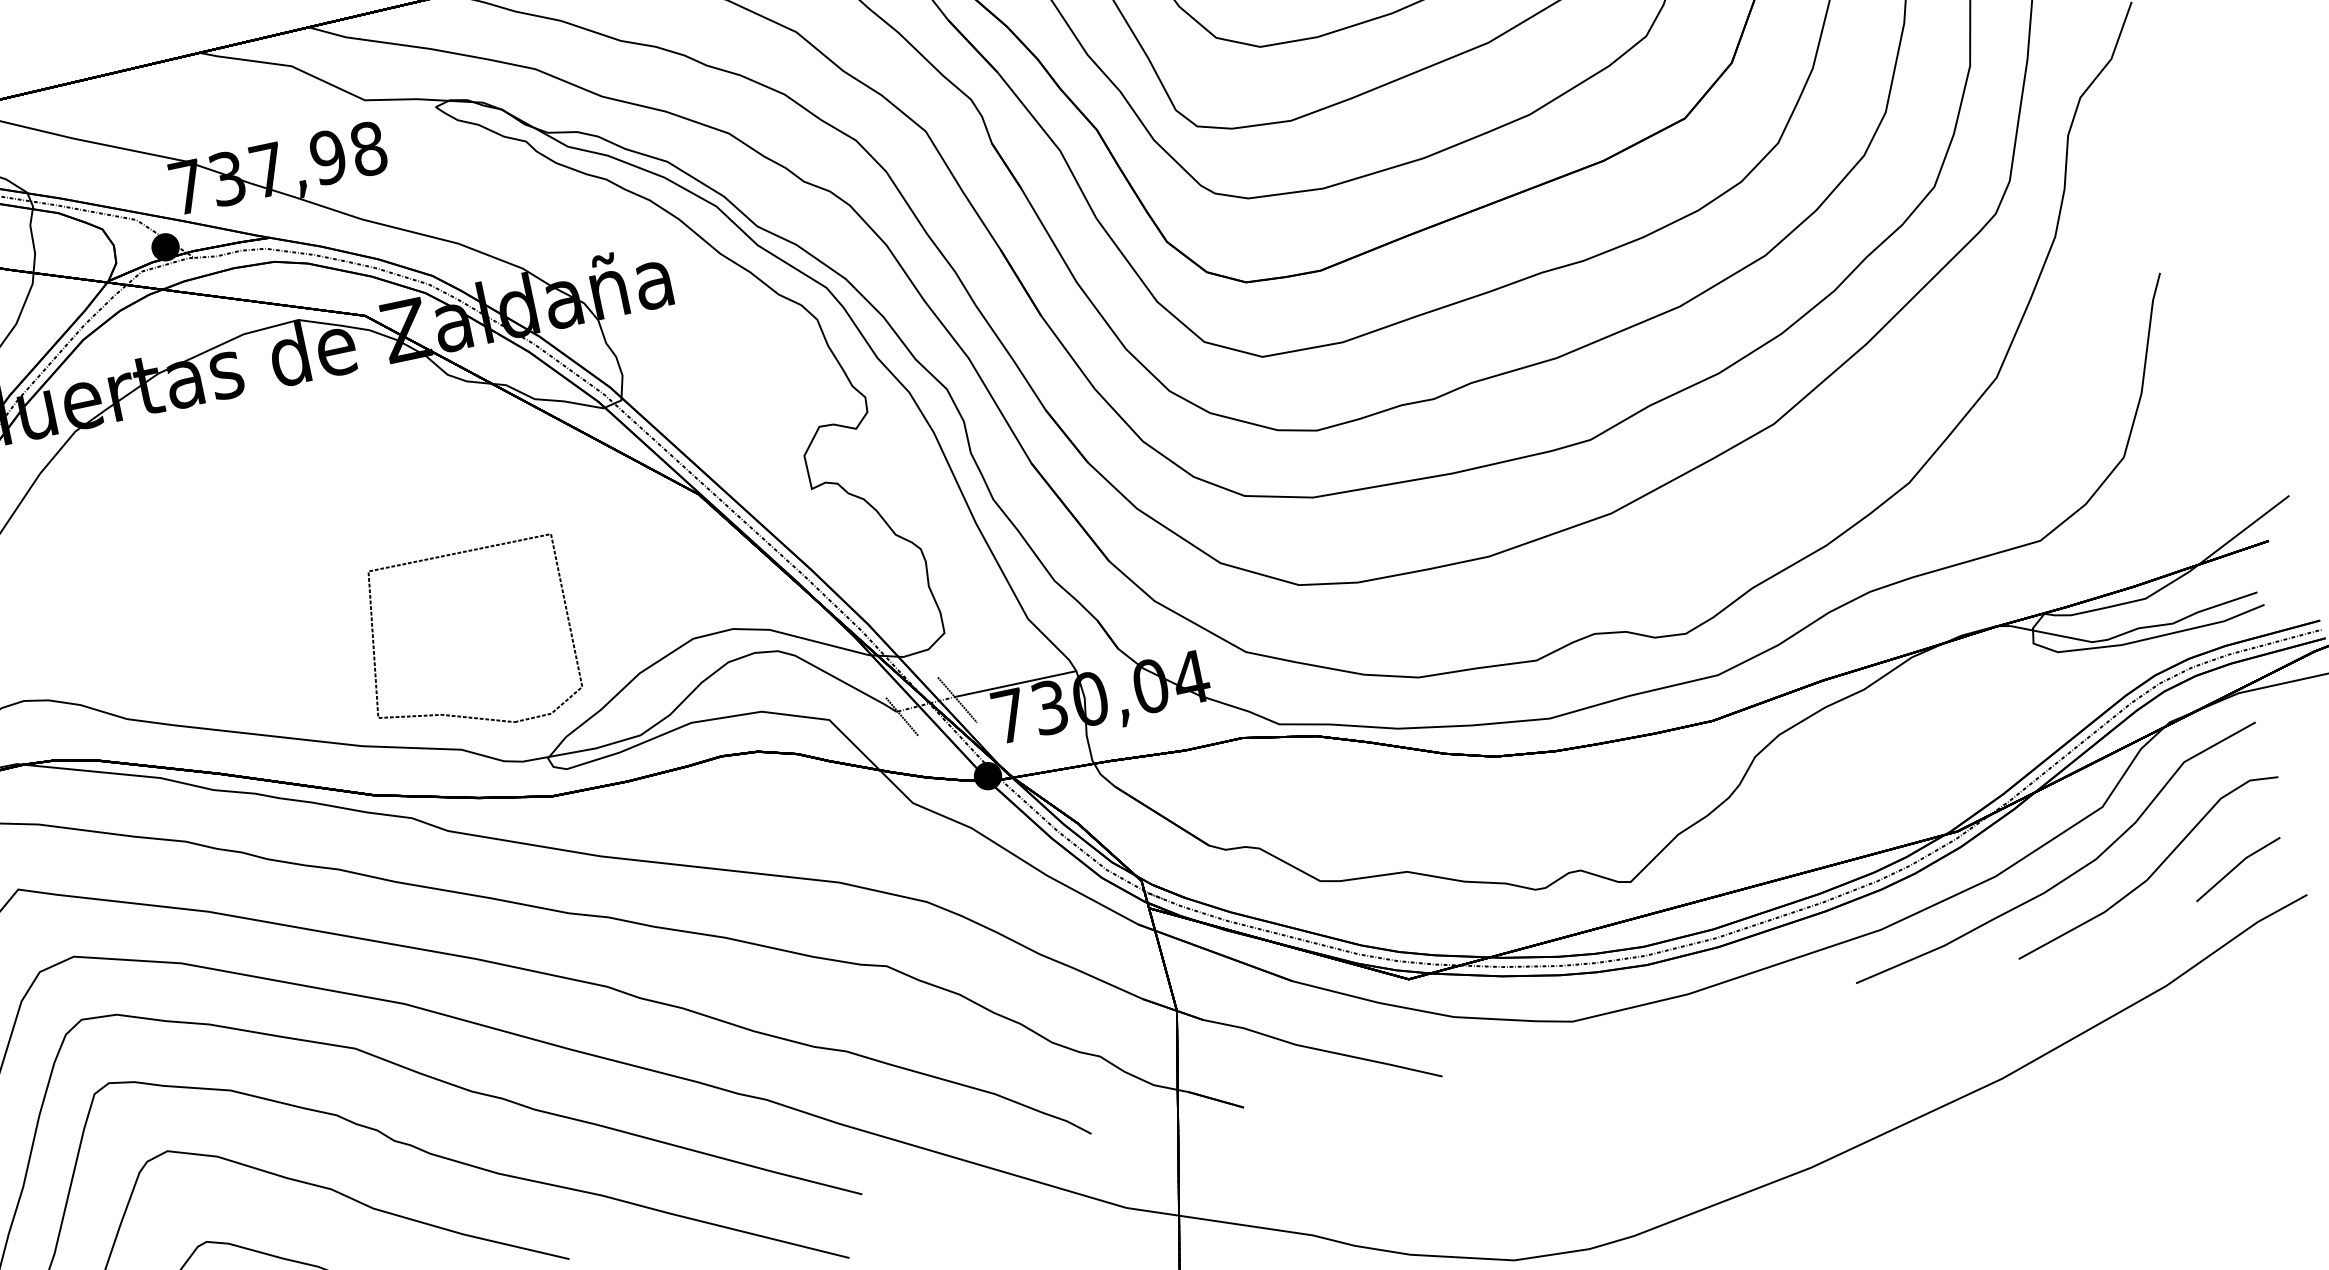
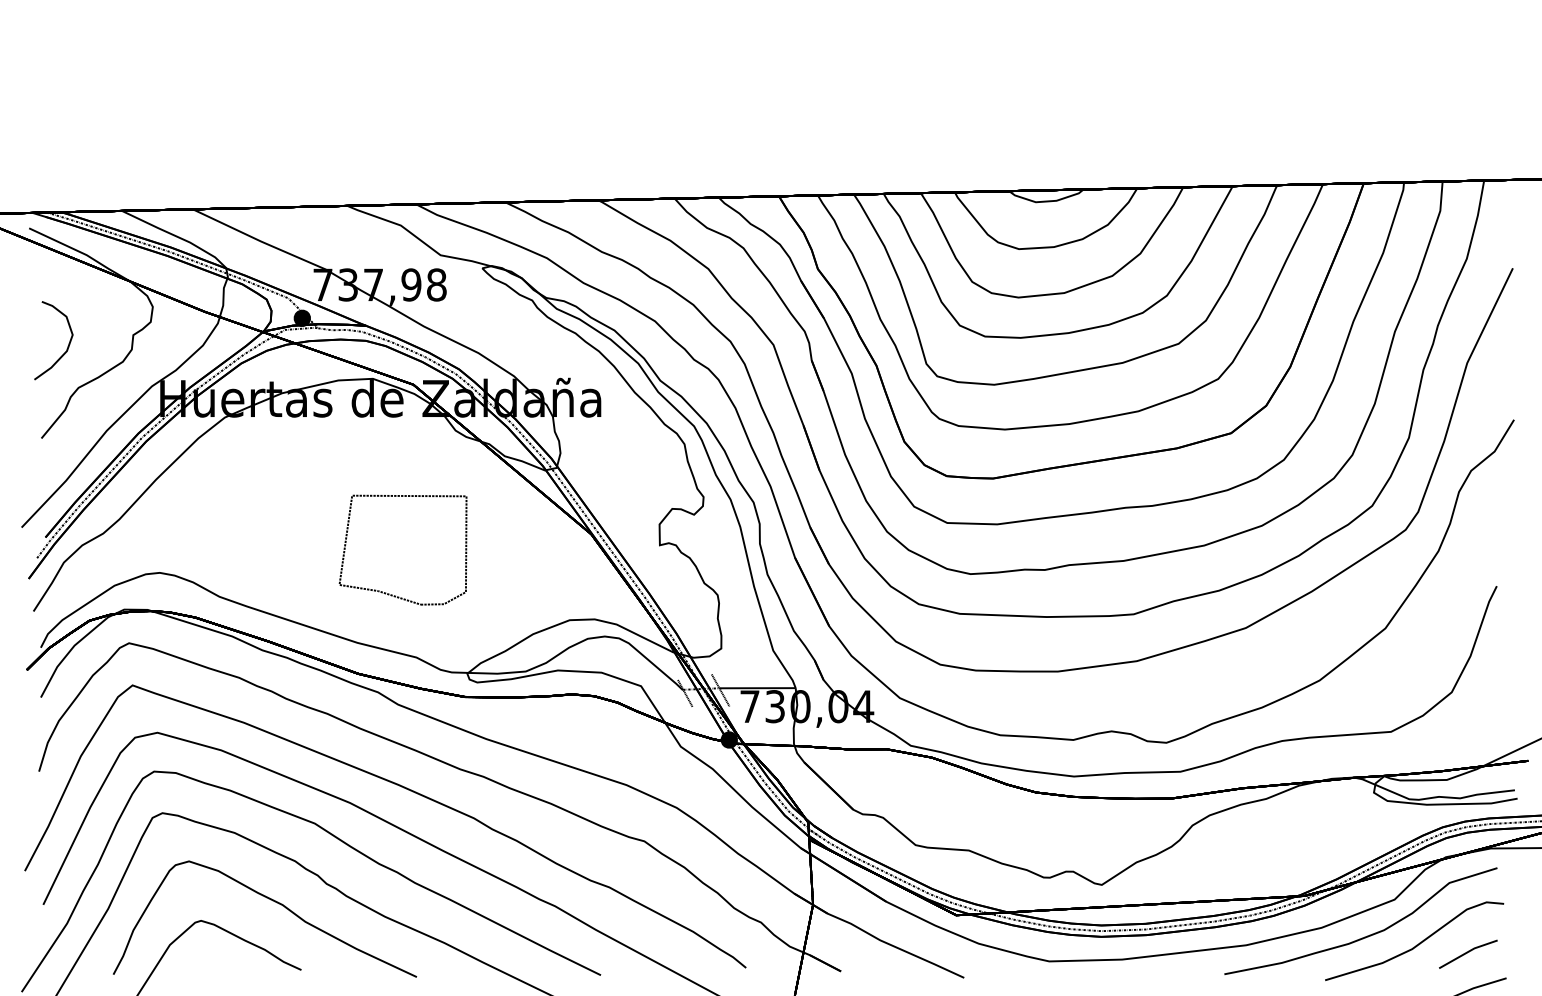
part: (455, 714) -> (386, 592), moved

